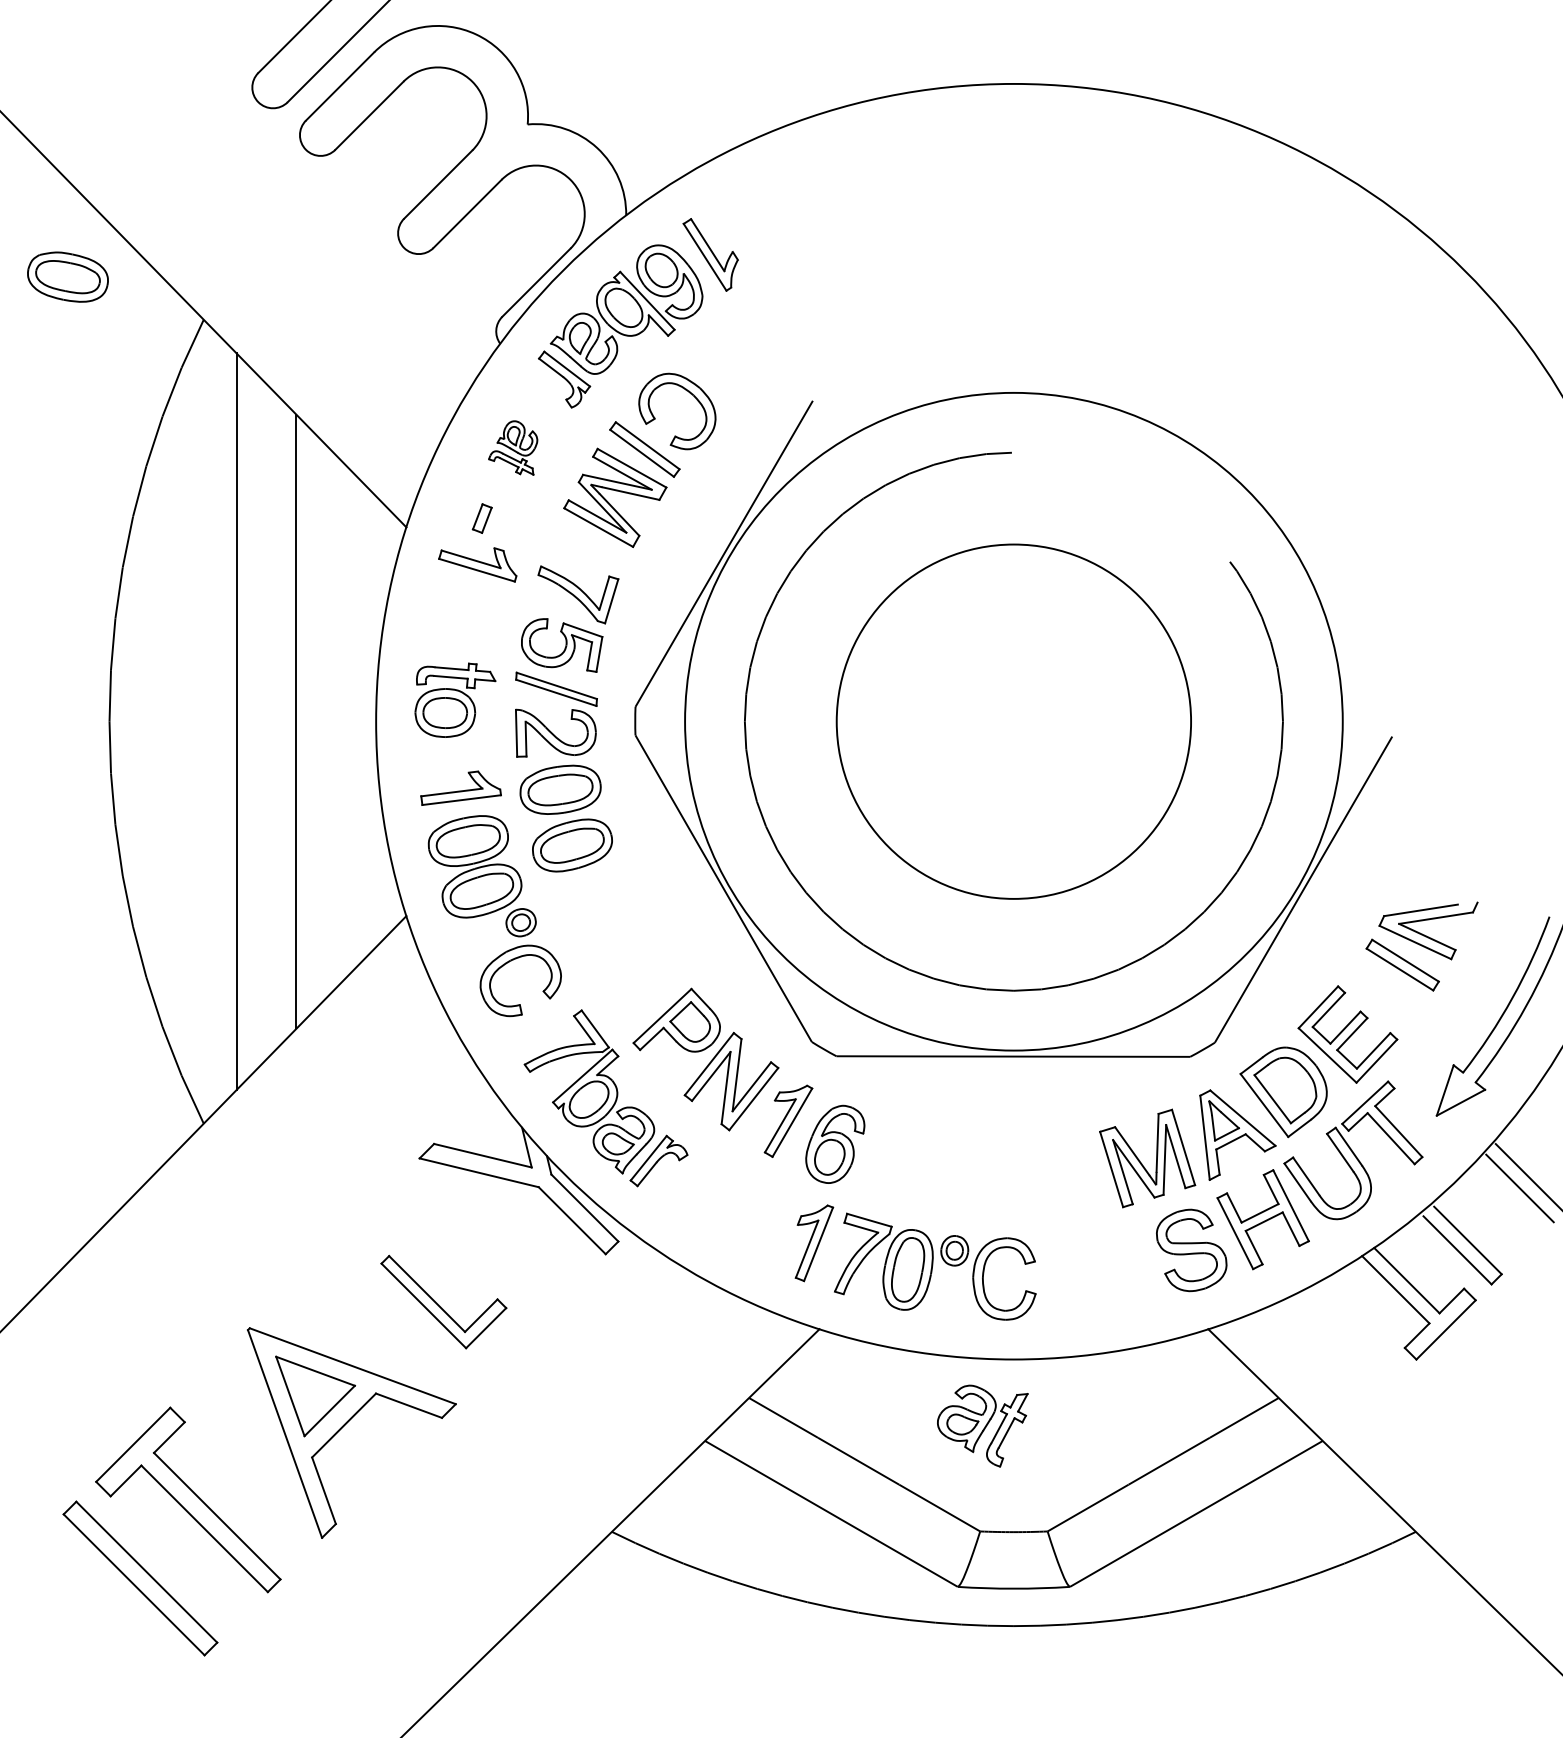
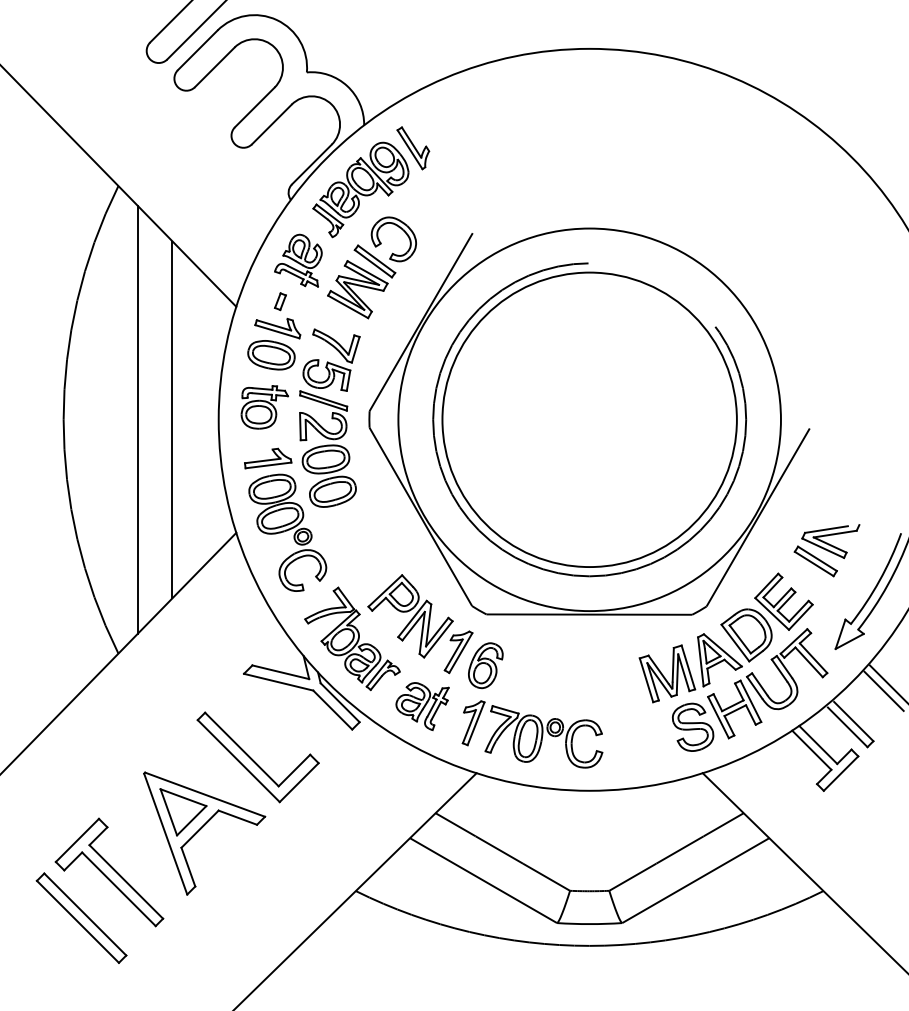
part: (68, 277) -> (271, 355), moved
part: (513, 447) -> (298, 260), size x1.67
circle: (1013, 721) -> (589, 419), size x1.43
part: (442, 1302) -> (257, 757), size x1.67
part: (982, 1426) -> (422, 706), moved

